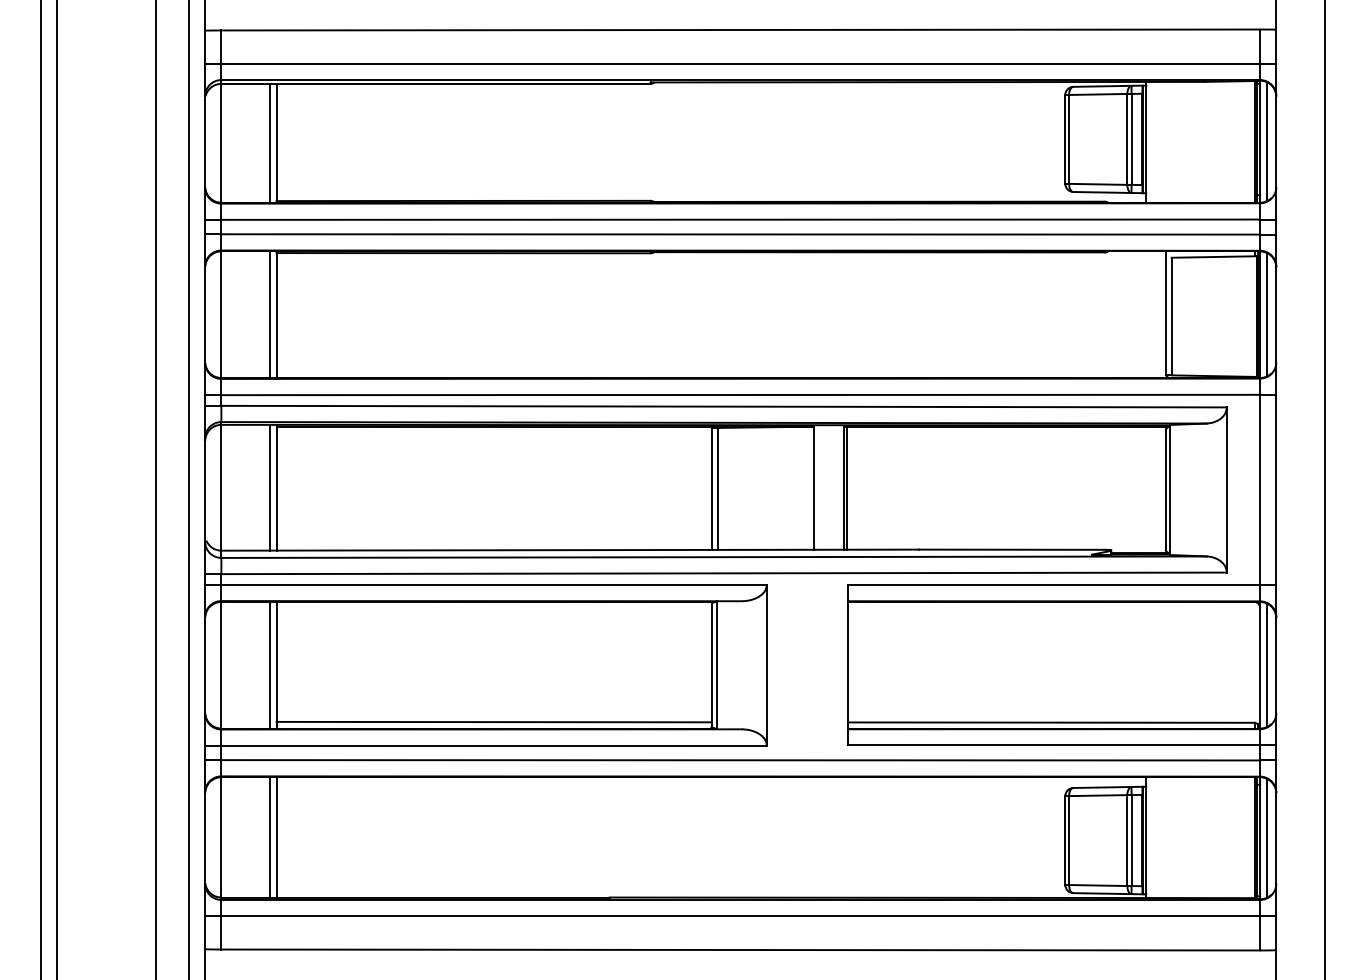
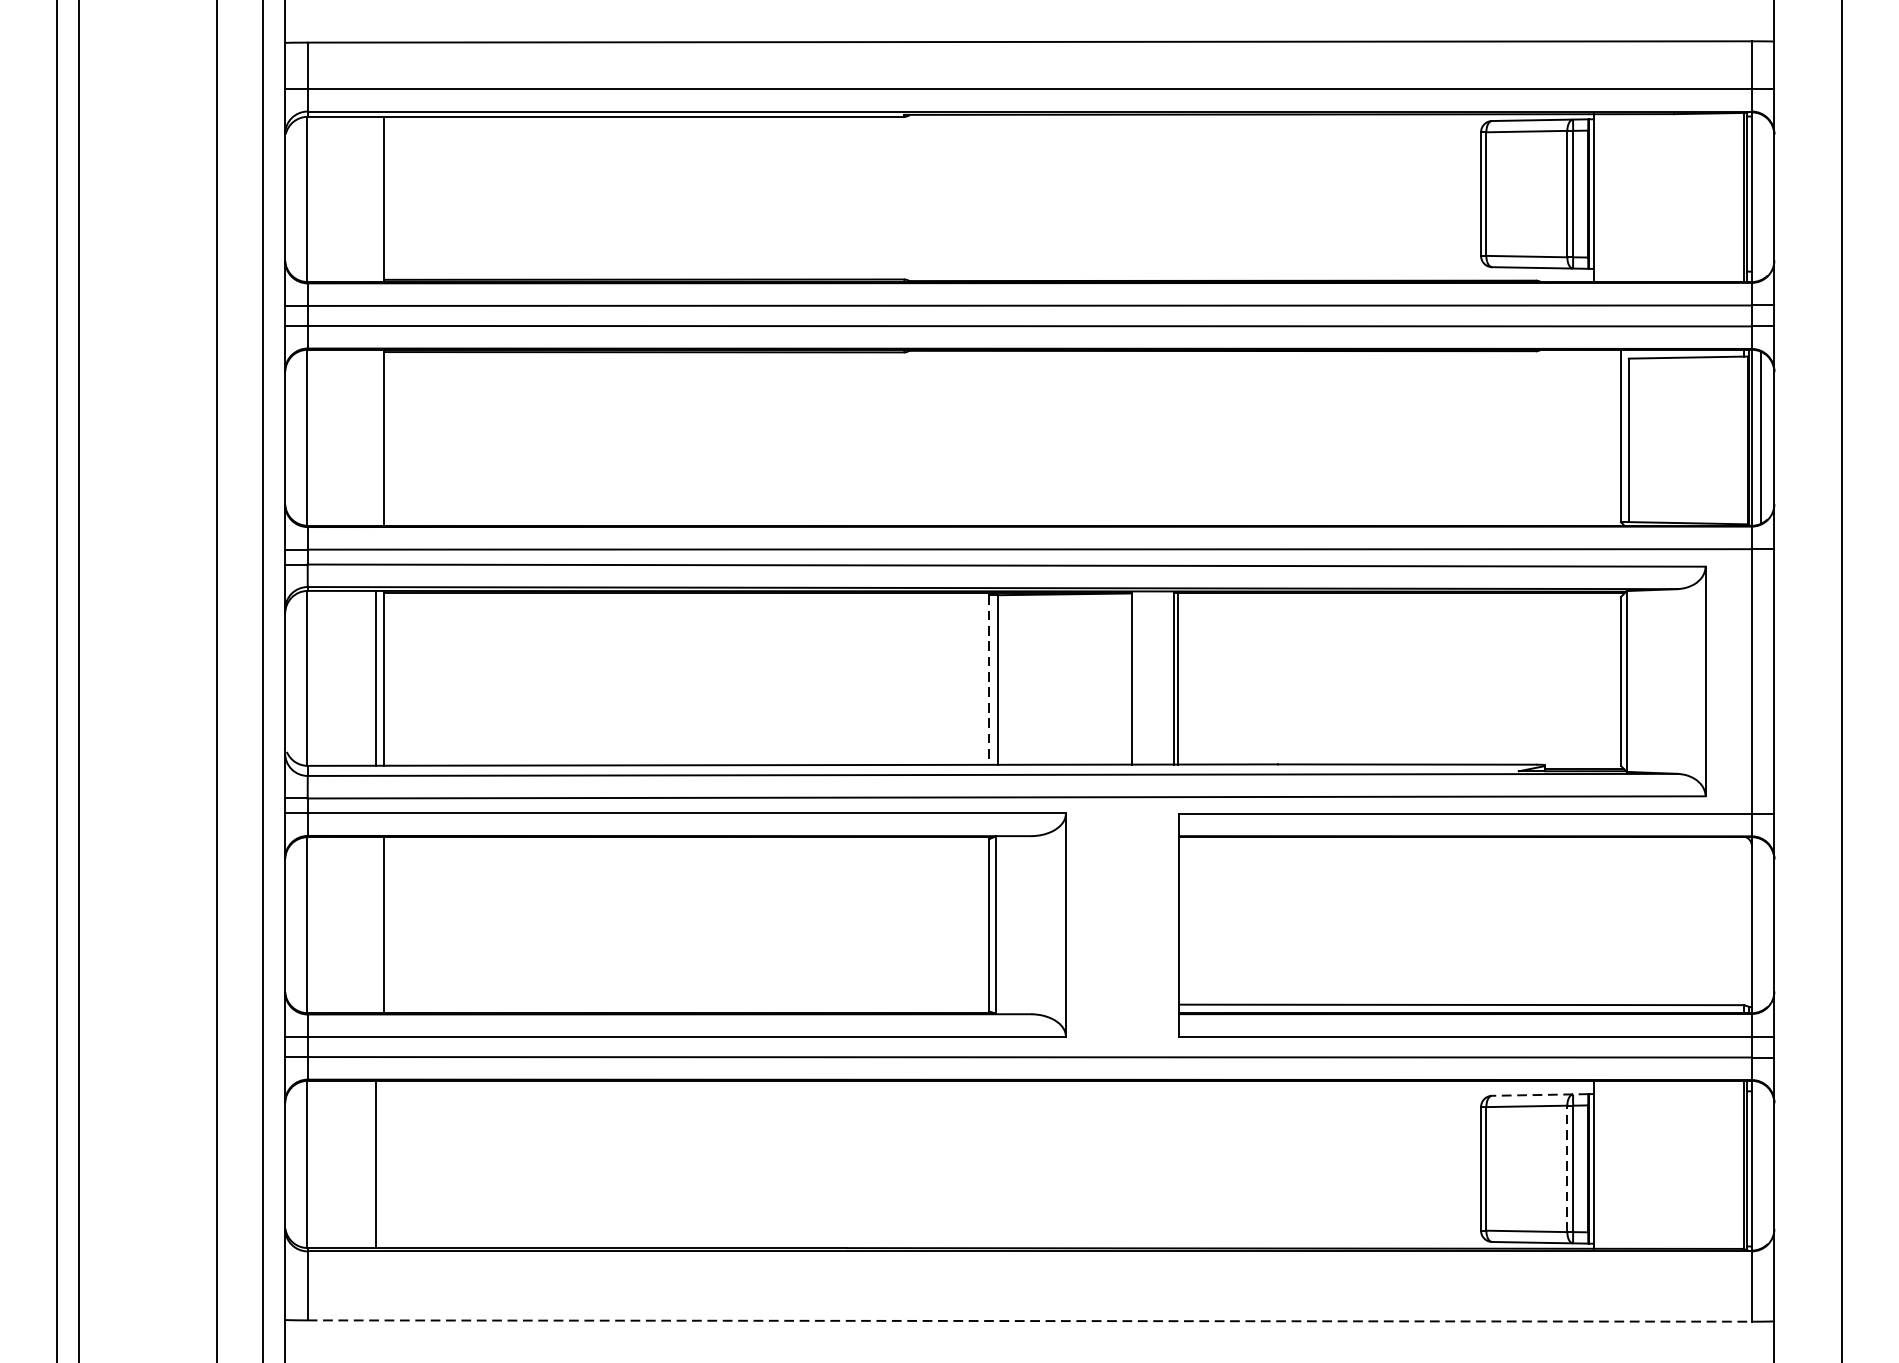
line: (1266, 141) -> (1760, 196), removed
line: (270, 142) -> (376, 198), removed
line: (270, 314) -> (376, 437), removed
line: (711, 489) -> (989, 680), solid -> dashed
line: (270, 664) -> (376, 924), removed
line: (1266, 665) -> (1760, 925), removed
line: (493, 721) -> (686, 1003), removed
line: (1107, 787) -> (1539, 1095), solid -> dashed
line: (276, 837) -> (384, 1164), removed
line: (1266, 837) -> (1760, 1164), removed
line: (1127, 840) -> (1567, 1168), solid -> dashed
line: (740, 916) -> (1029, 1274), removed
line: (741, 950) -> (1030, 1321), solid -> dashed

